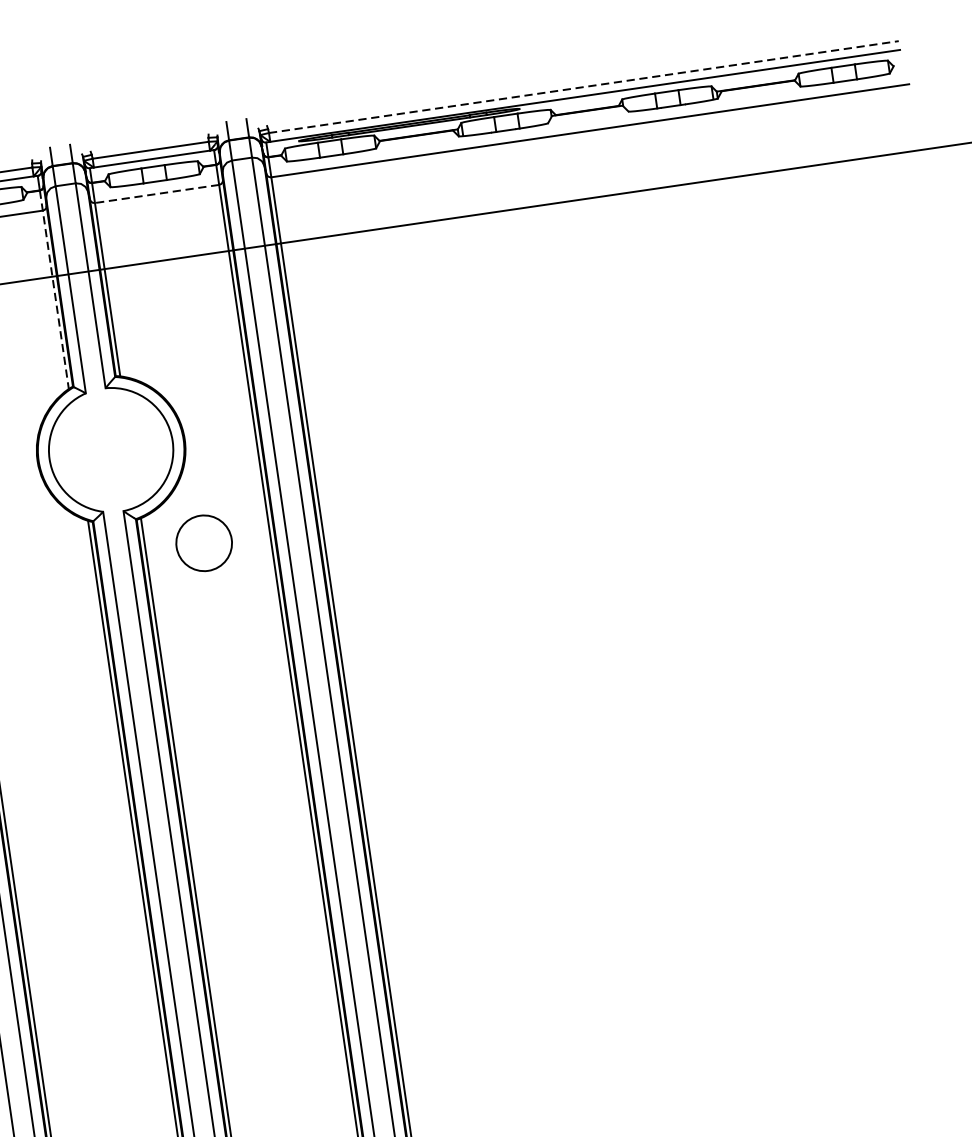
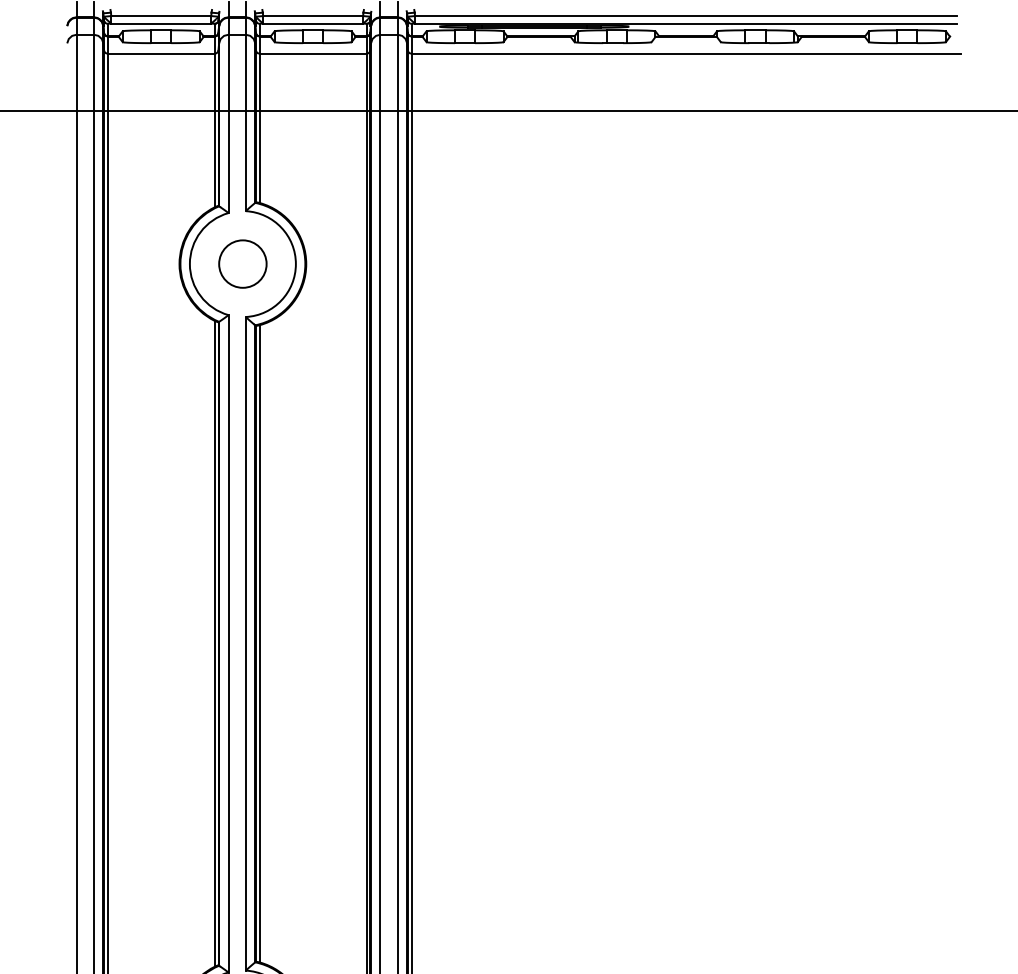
line: (584, 87) -> (686, 16), dashed -> solid
line: (156, 193) -> (312, 53), dashed -> solid
line: (54, 290) -> (214, 122), dashed -> solid
circle: (203, 542) -> (242, 263), moved

